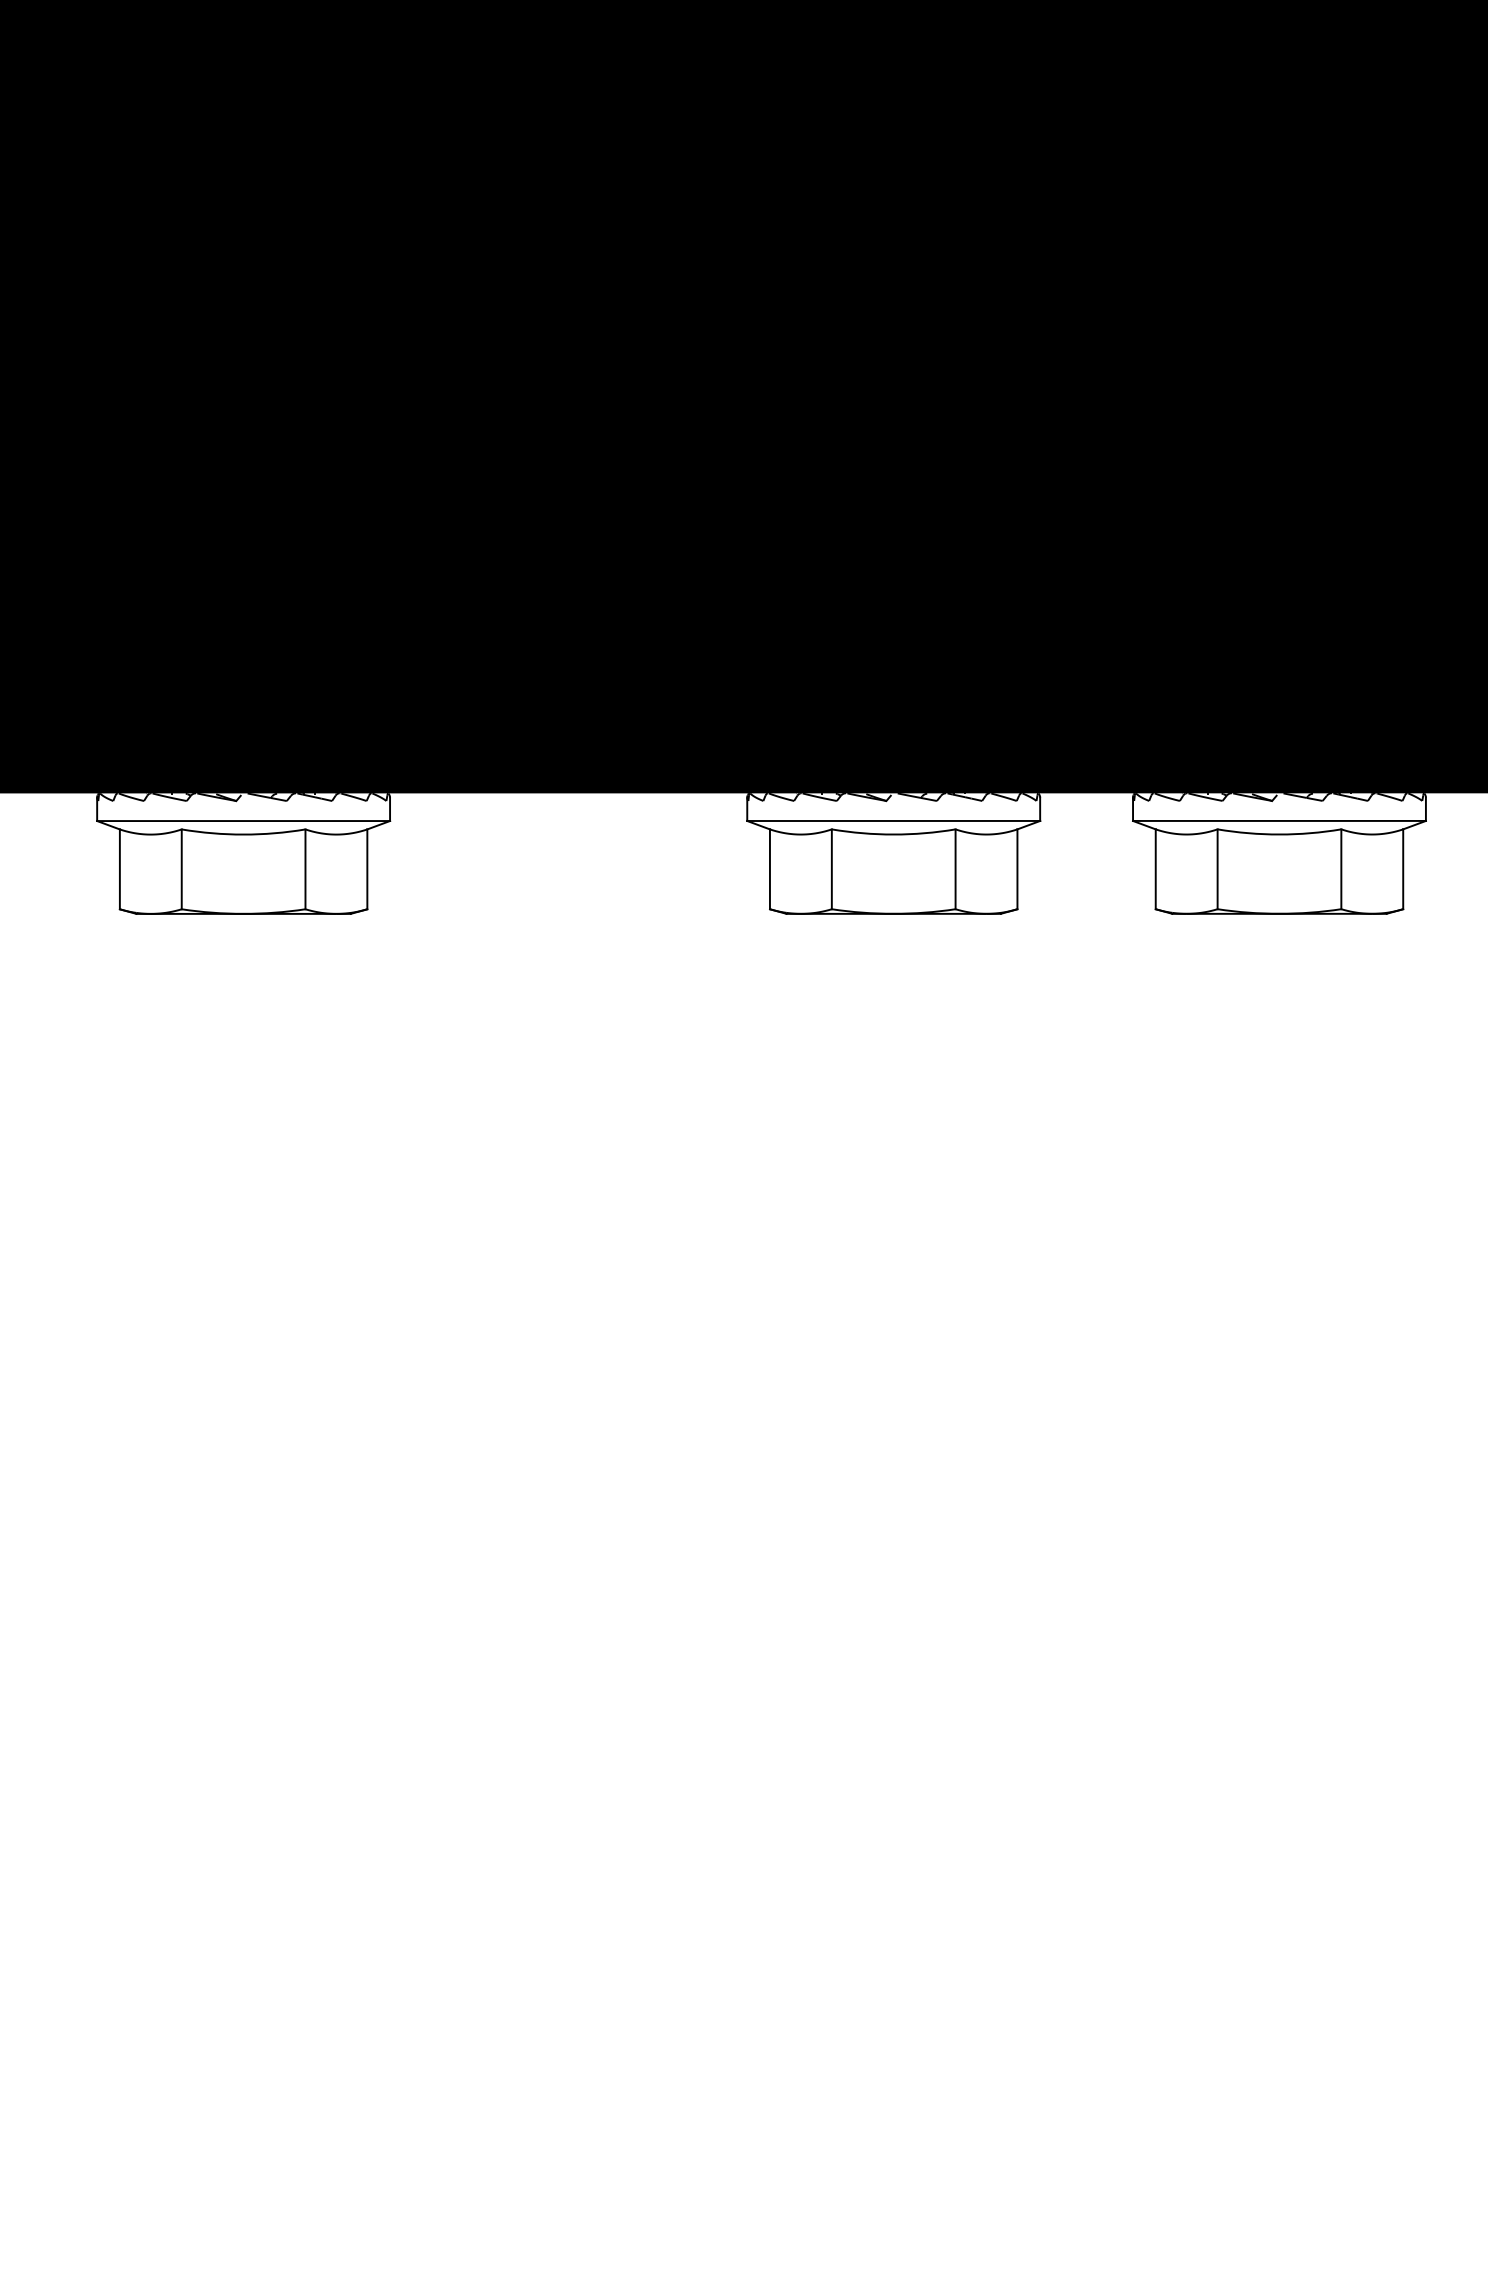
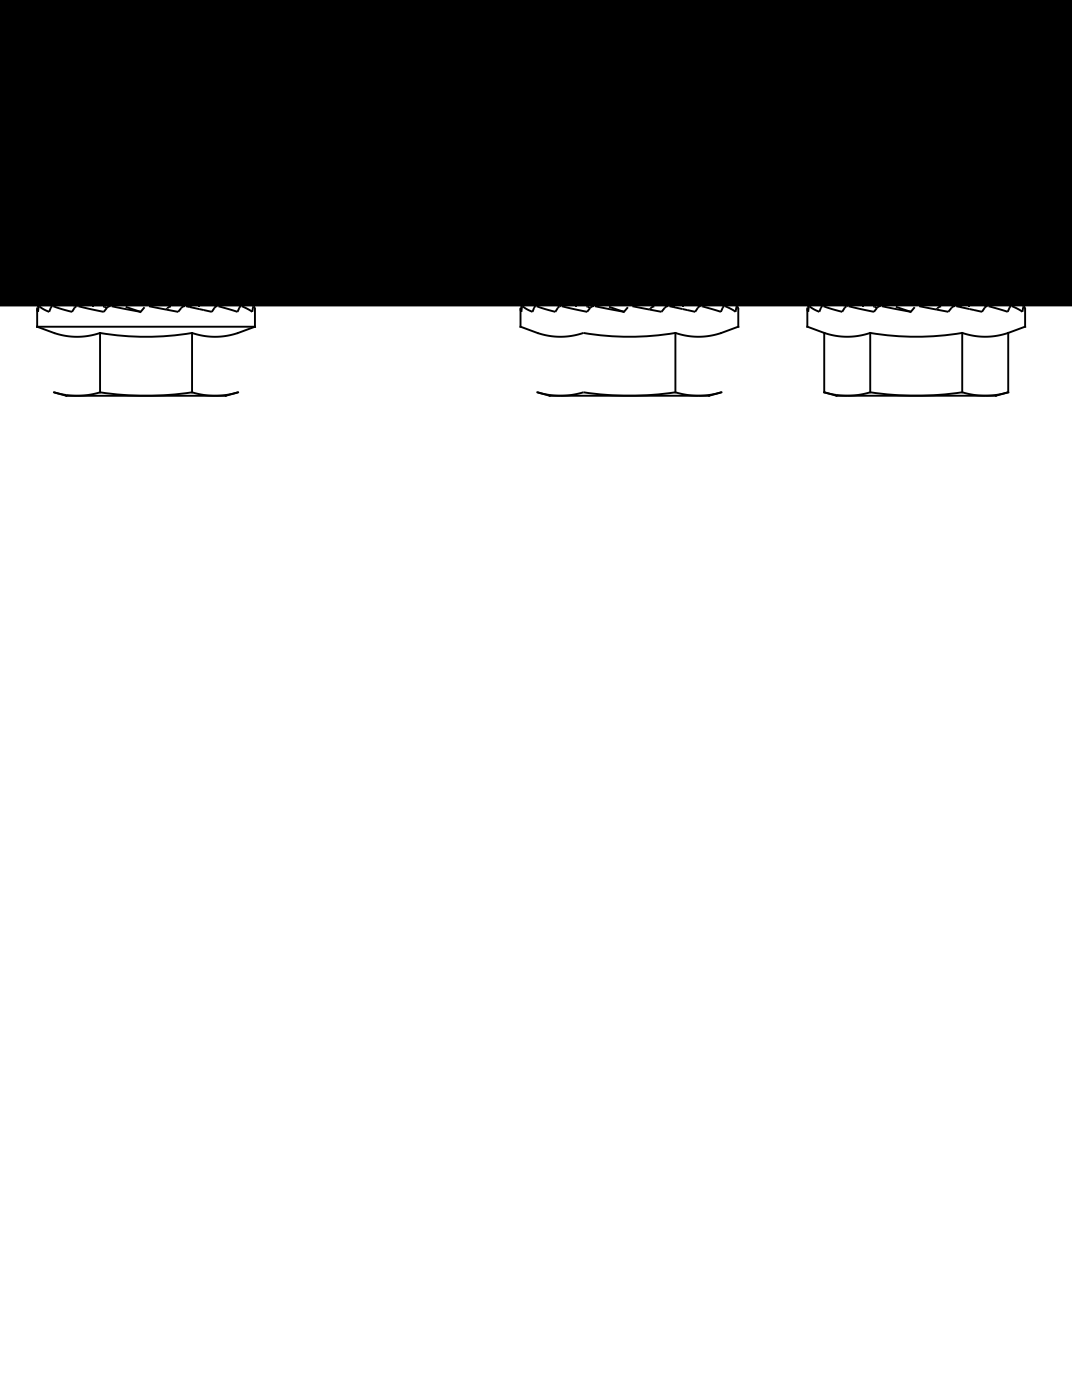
line: (893, 820) -> (629, 326), removed
line: (1279, 820) -> (916, 326), removed
line: (119, 869) -> (53, 362), removed
line: (367, 869) -> (238, 362), removed
line: (769, 869) -> (537, 362), removed
line: (831, 869) -> (583, 362), removed
line: (1017, 869) -> (721, 362), removed

